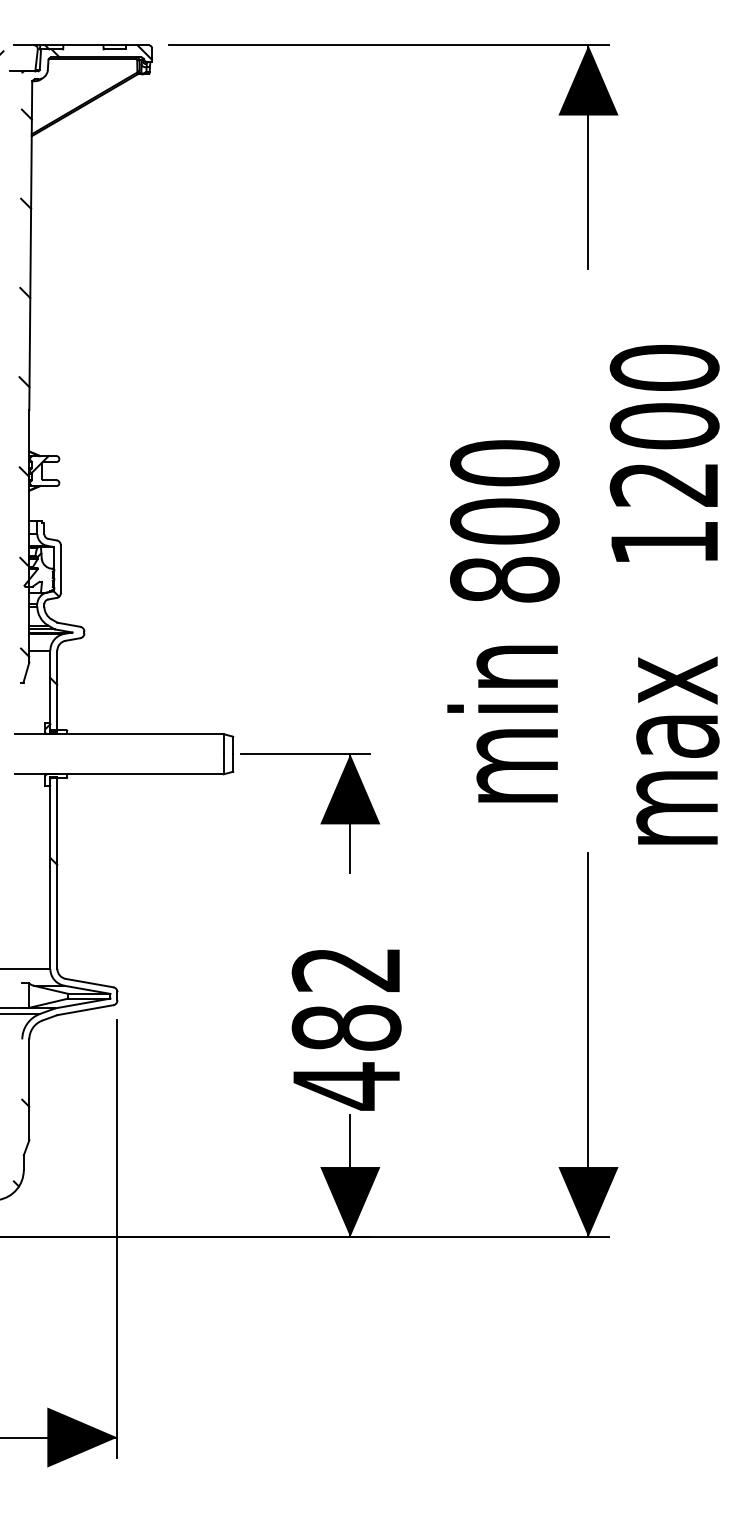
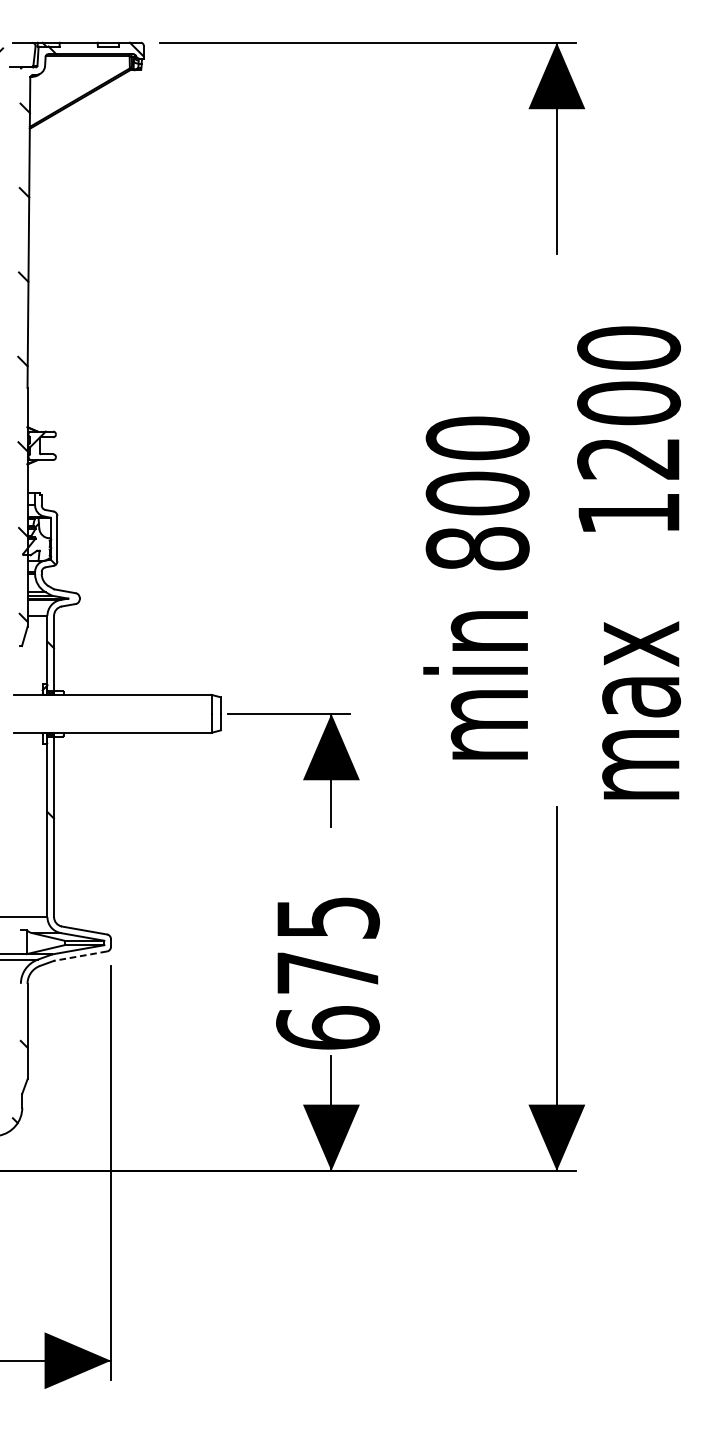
line: (84, 1010) -> (79, 956), solid -> dashed
text: (346, 1029) -> (327, 974), 482 -> 675

